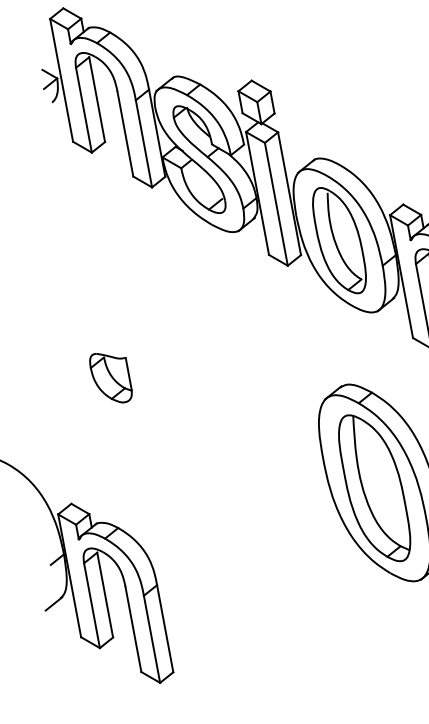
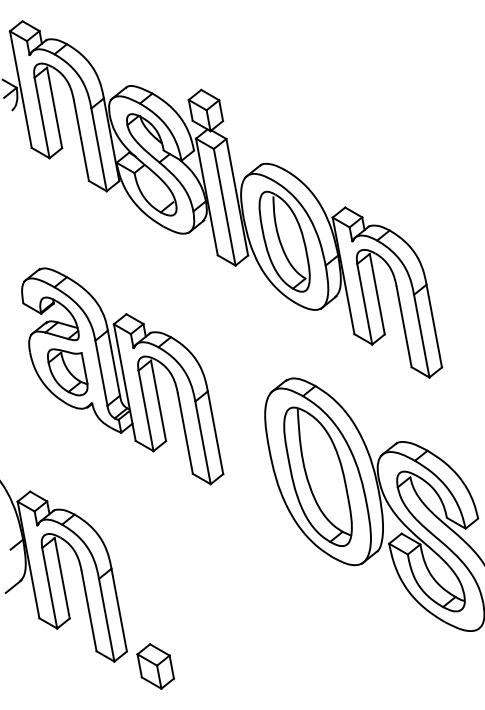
part: (168, 382) -> (122, 376), added
part: (203, 688) -> (155, 666), added

